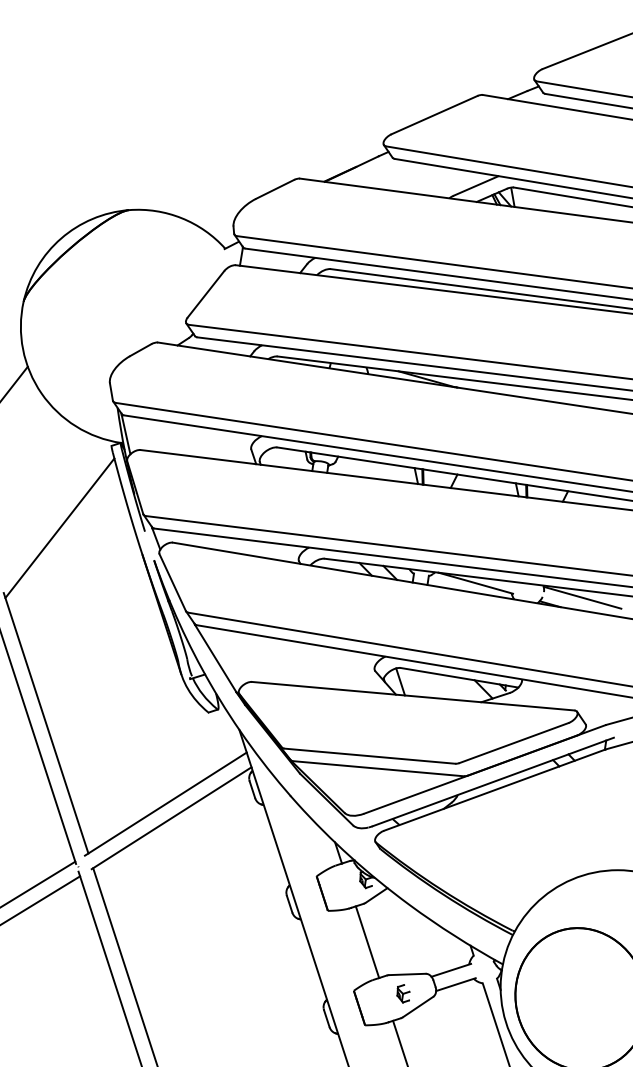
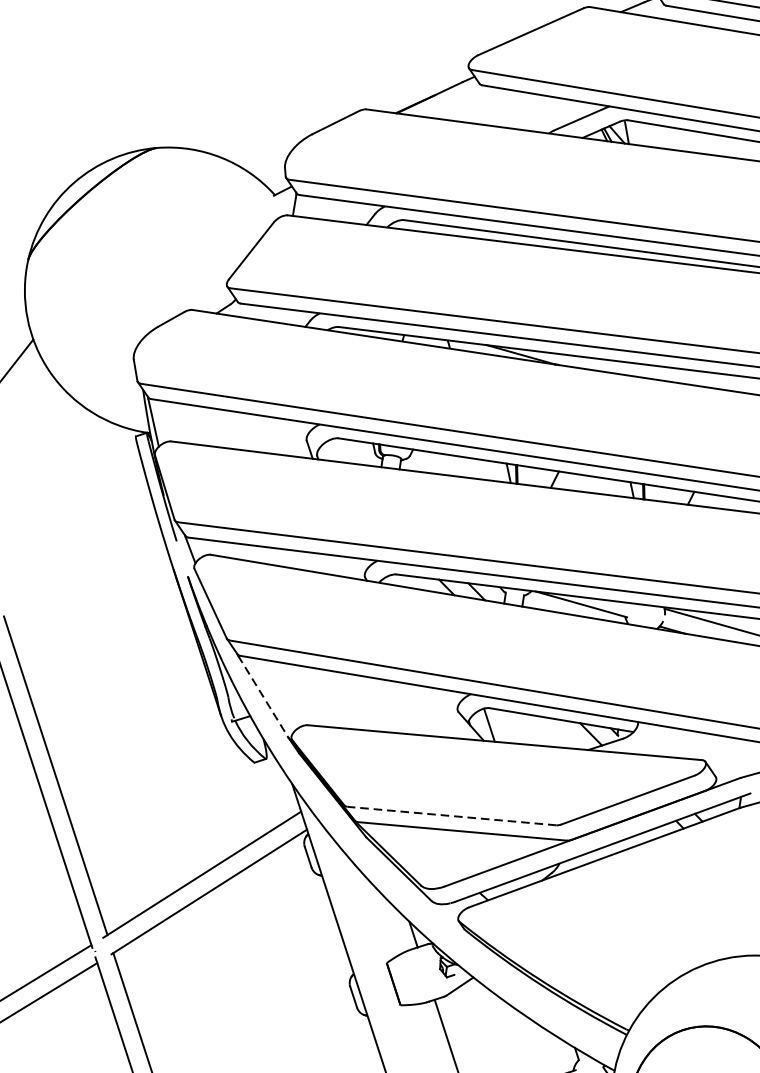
line: (59, 528) -> (72, 537), removed
line: (216, 659) -> (264, 697), solid -> dashed
line: (369, 756) -> (451, 816), solid -> dashed

